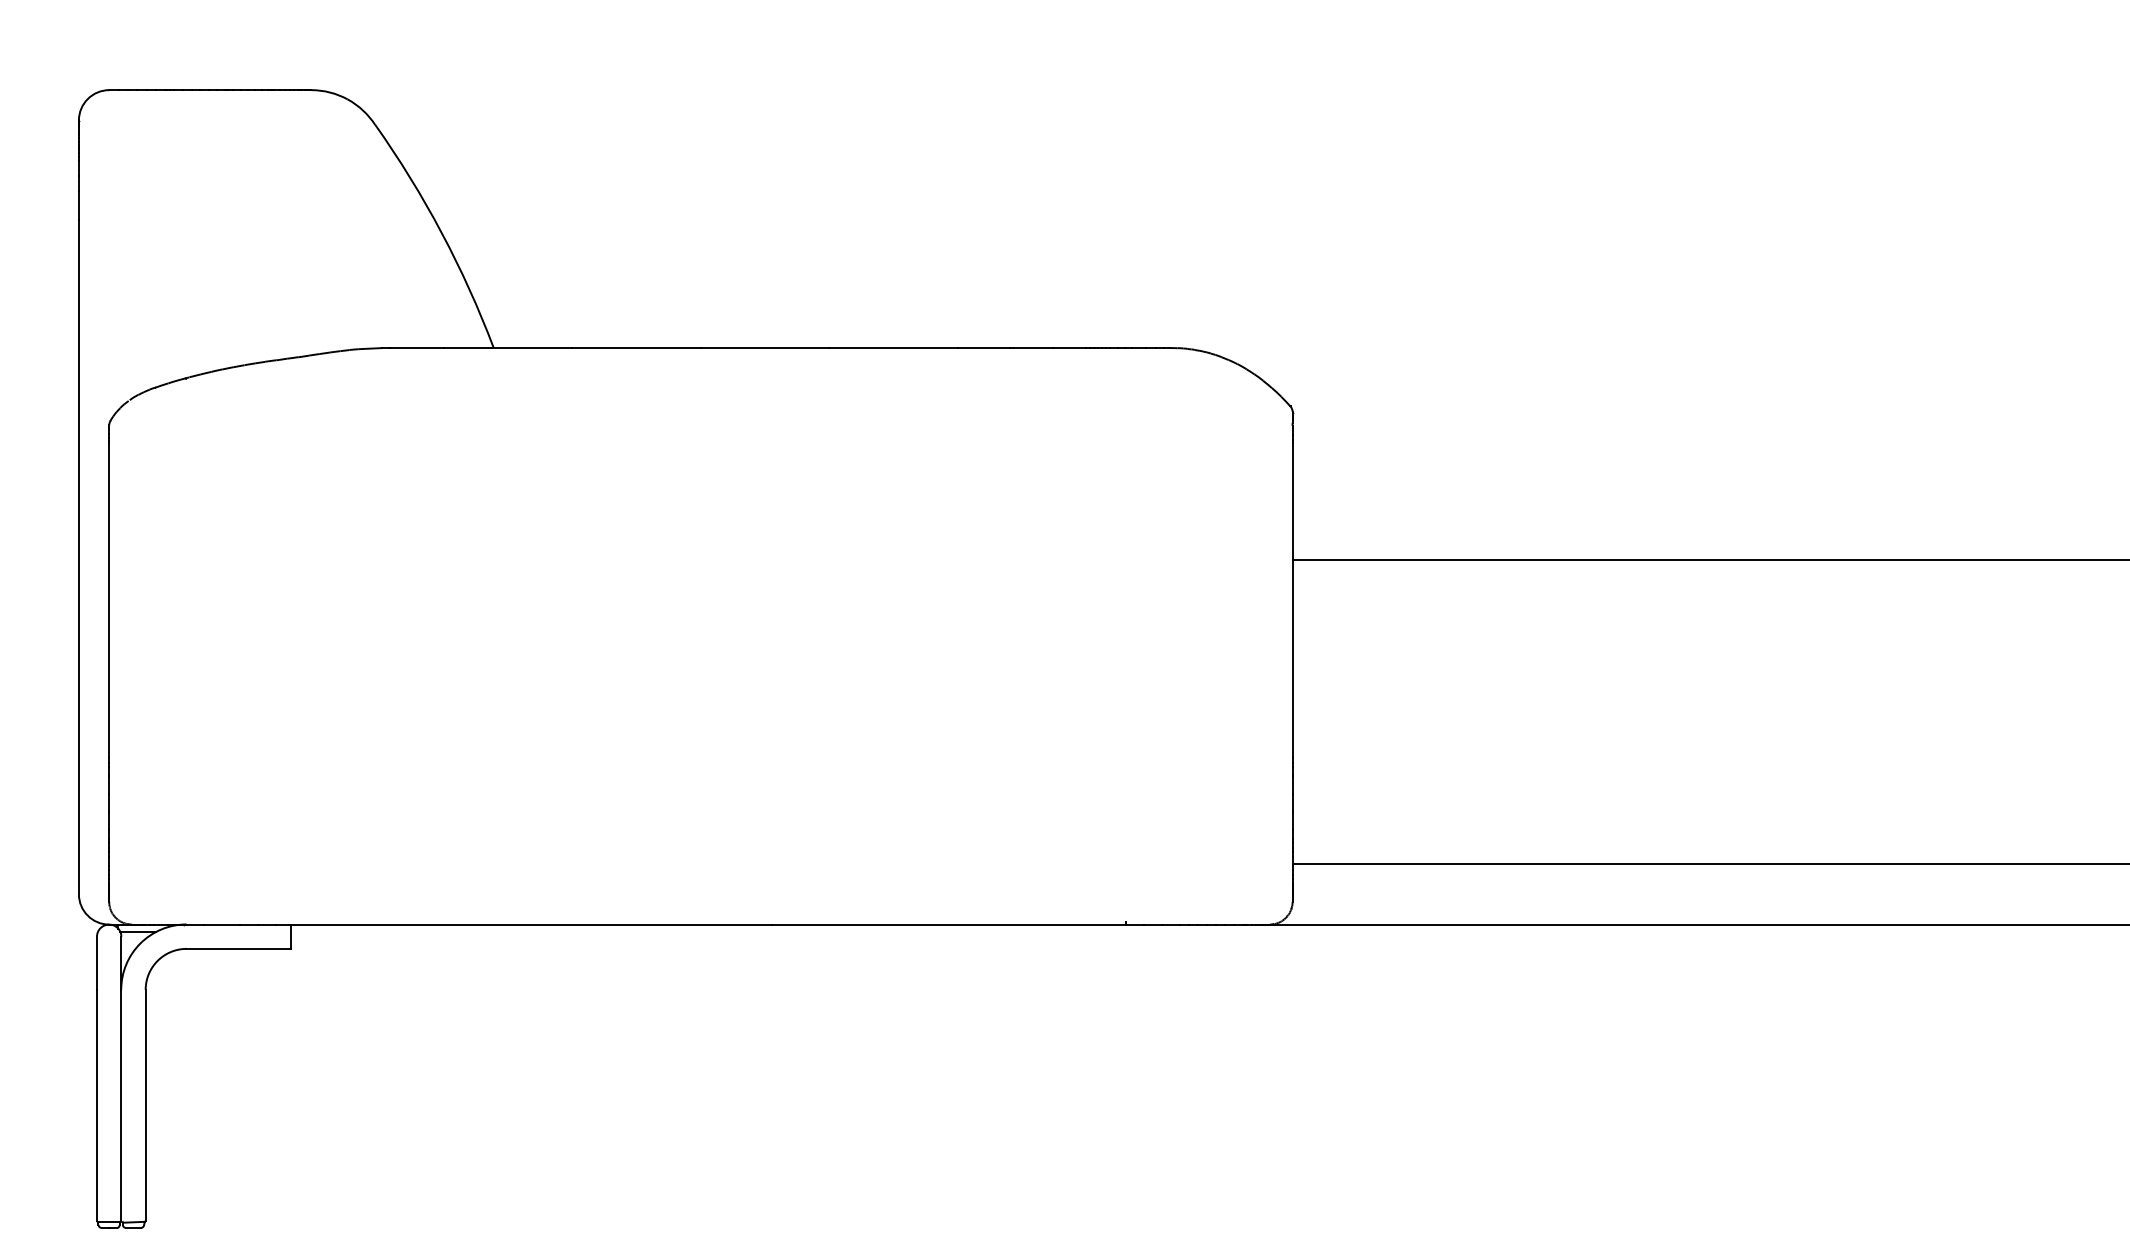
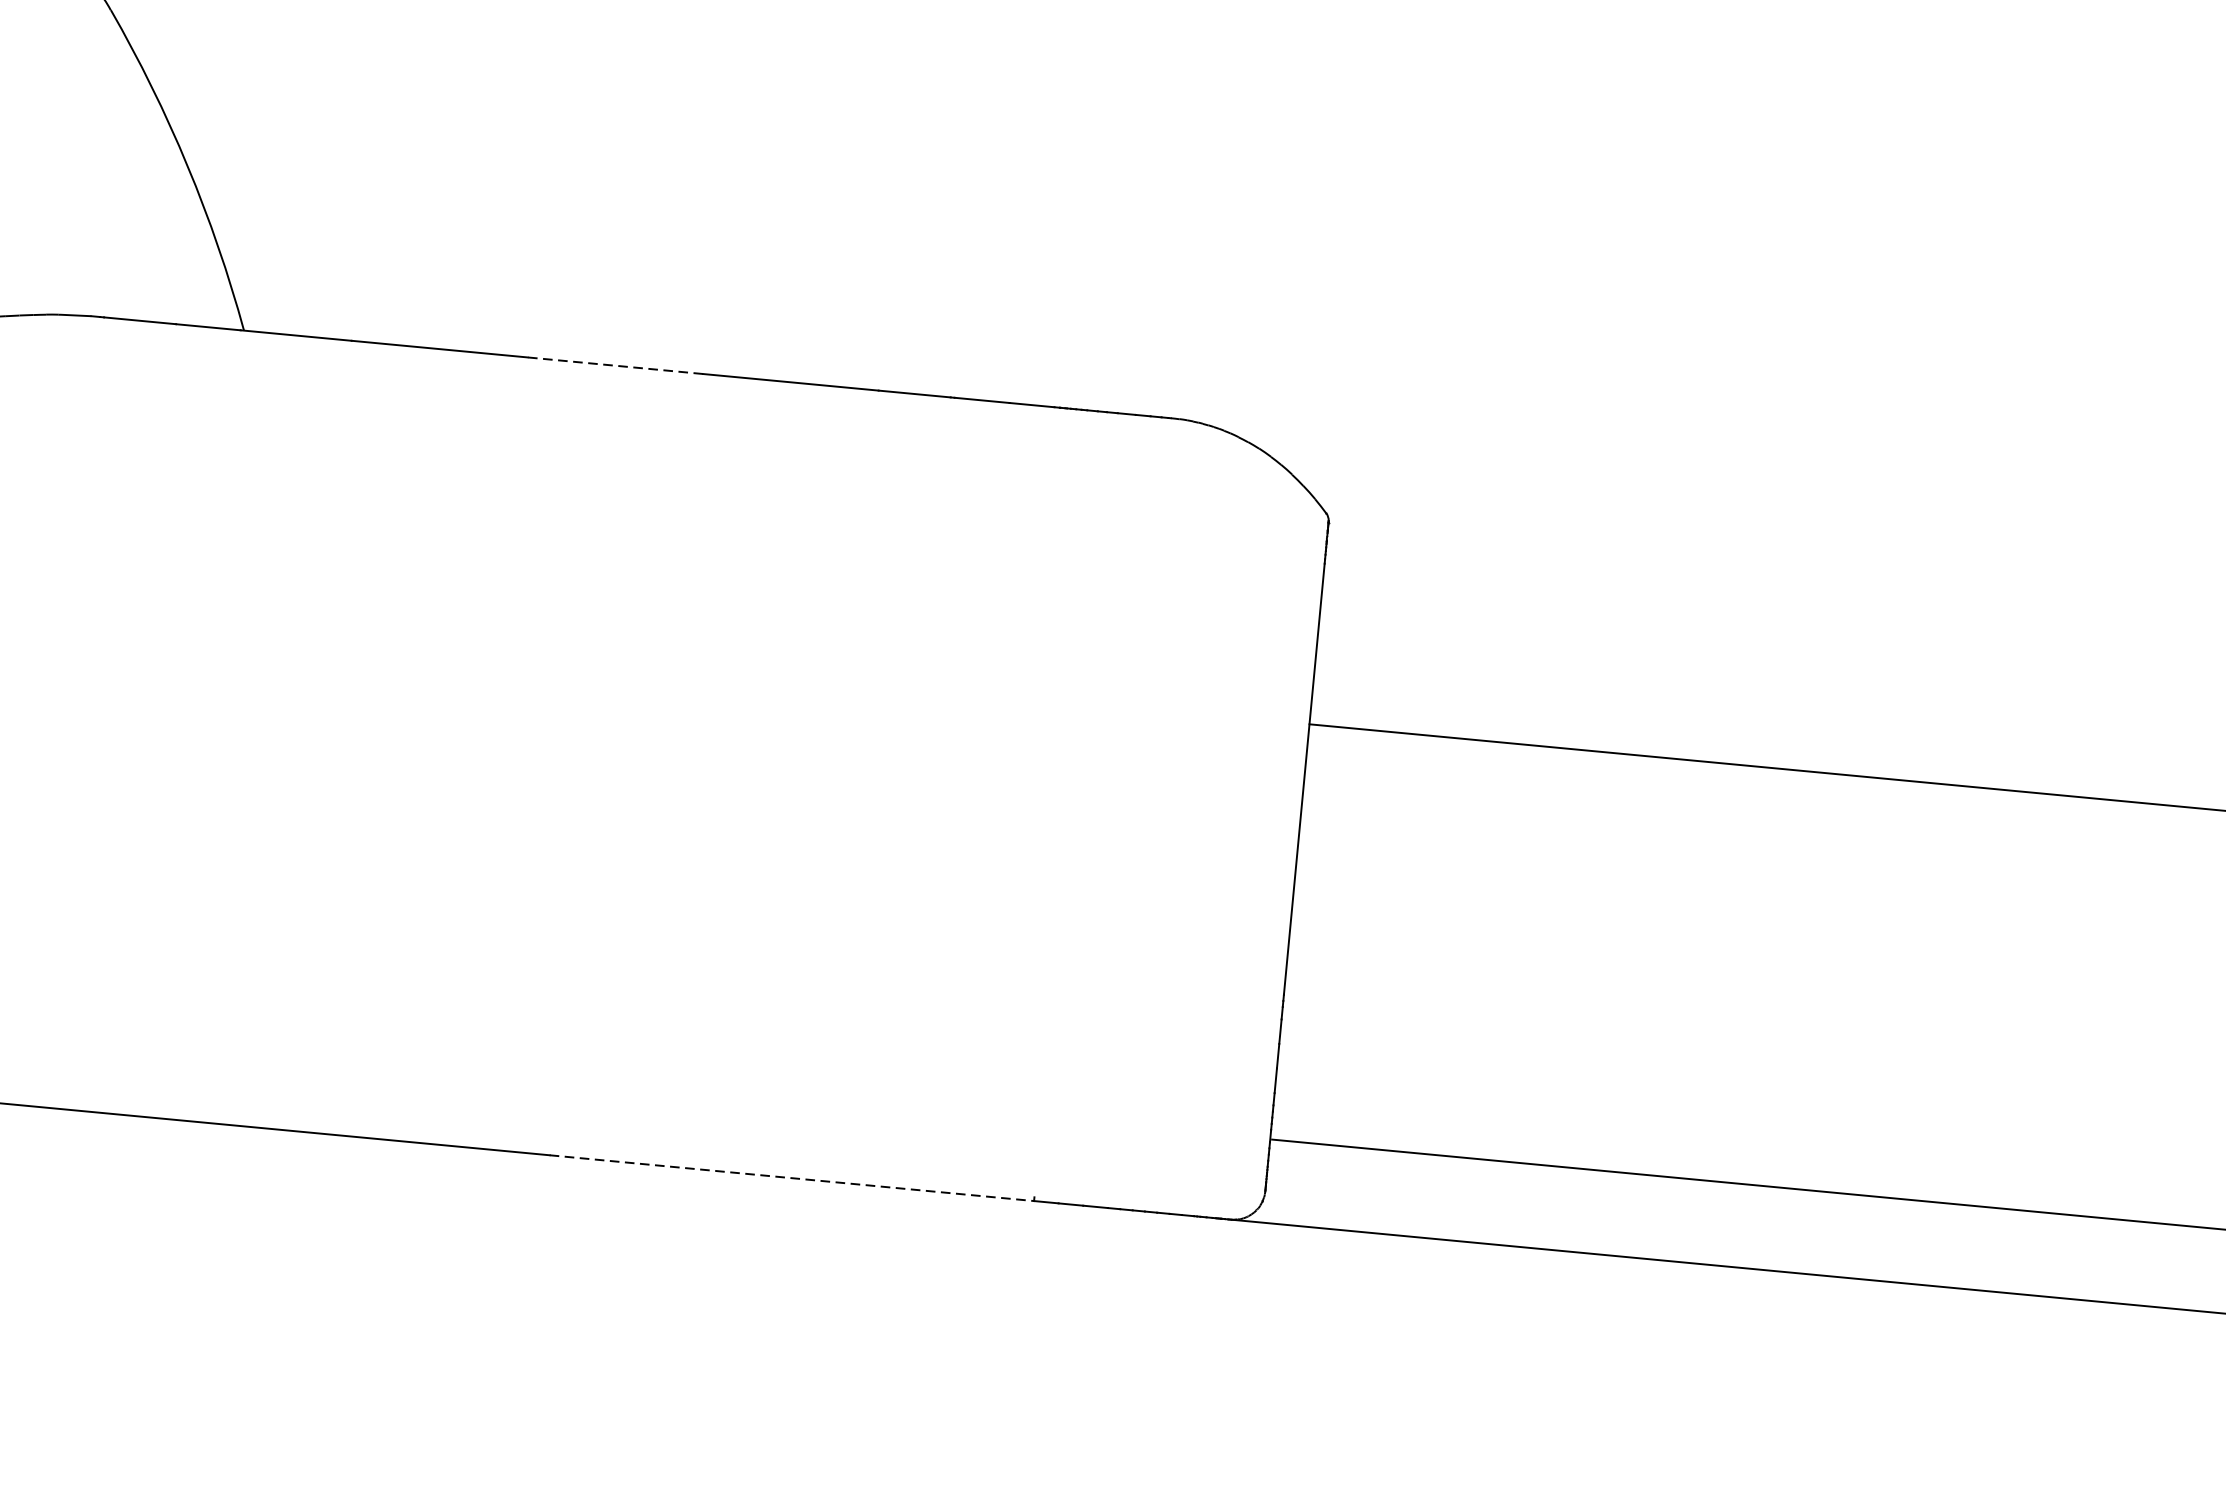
line: (764, 348) -> (614, 366), solid -> dashed
line: (949, 924) -> (792, 1178), solid -> dashed

